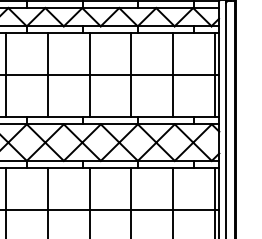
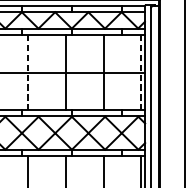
line: (89, 75) -> (28, 72), solid -> dashed
line: (214, 75) -> (140, 72), solid -> dashed

